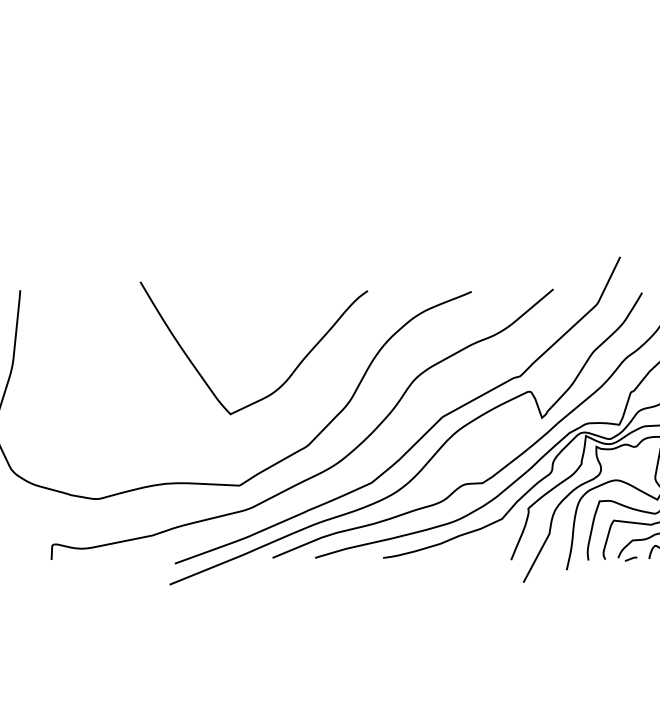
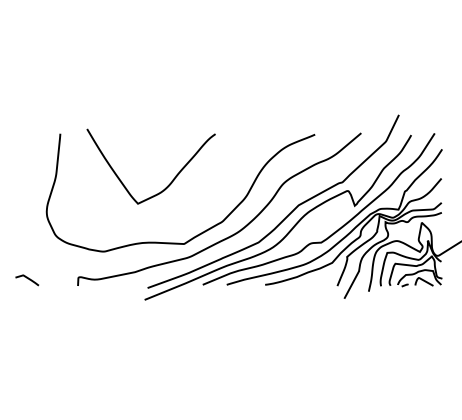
curve: (284, 380) -> (168, 184), moved

